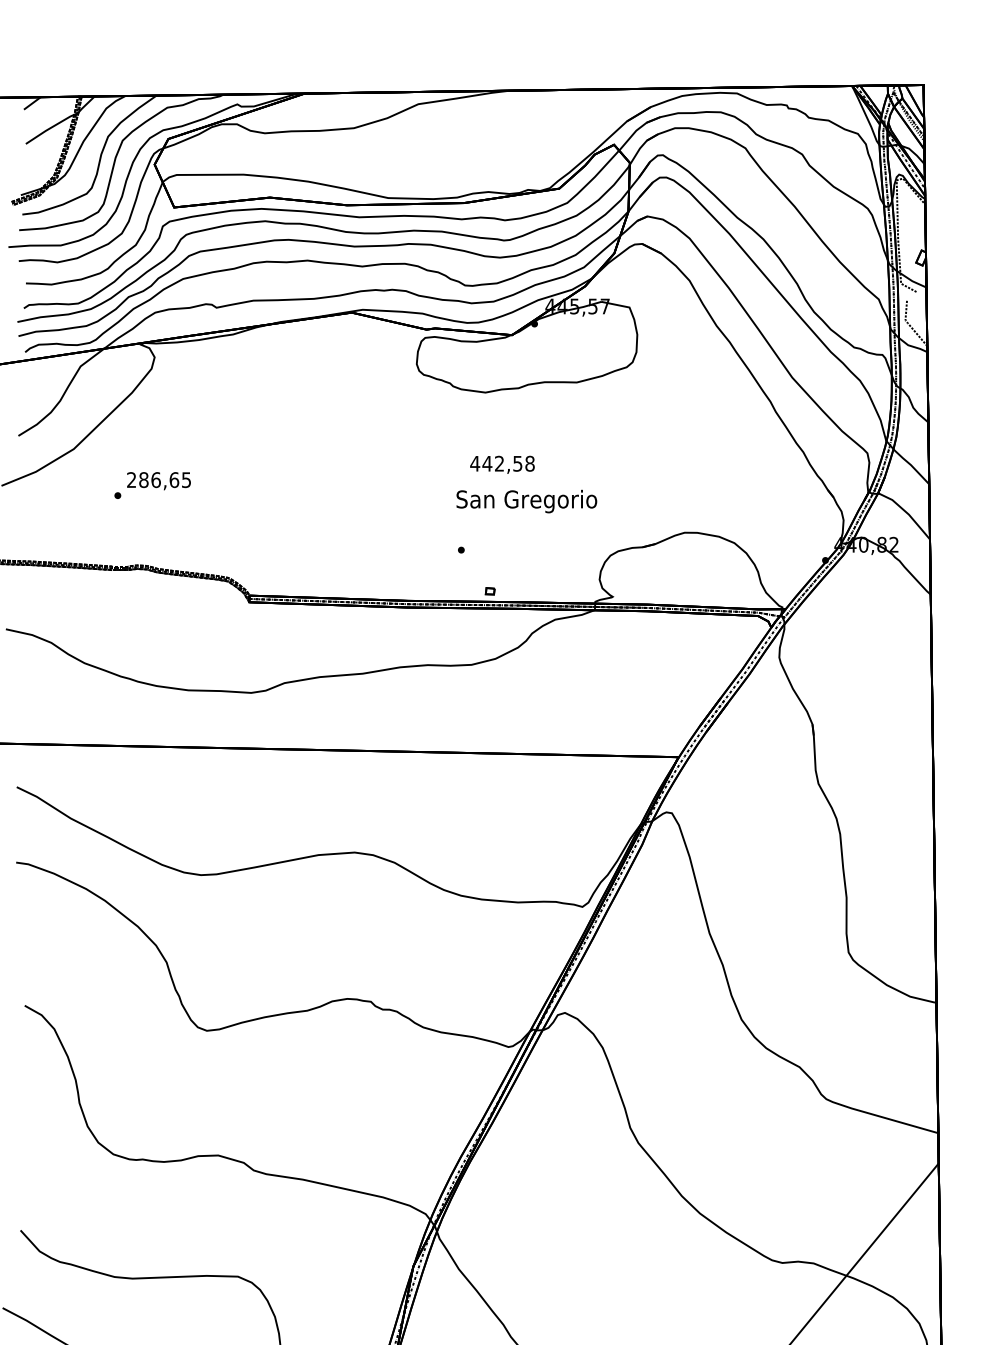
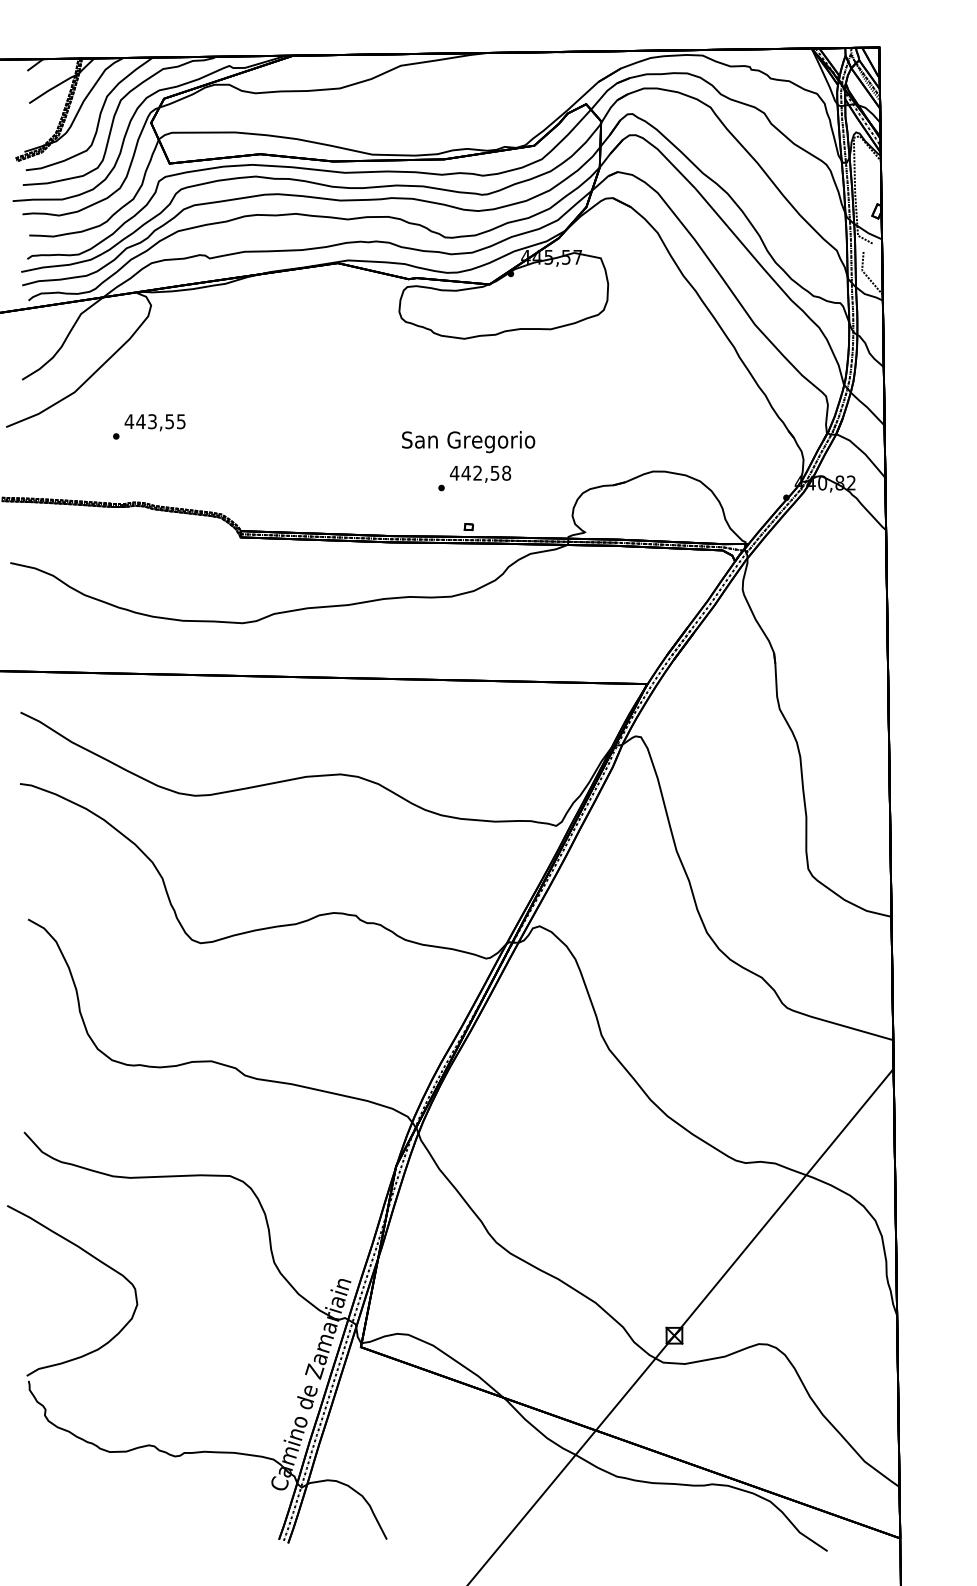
text: (502, 464) -> (480, 473), moved
text: (152, 479) -> (149, 421), 286,65 -> 443,55
text: (526, 502) -> (468, 442), moved

